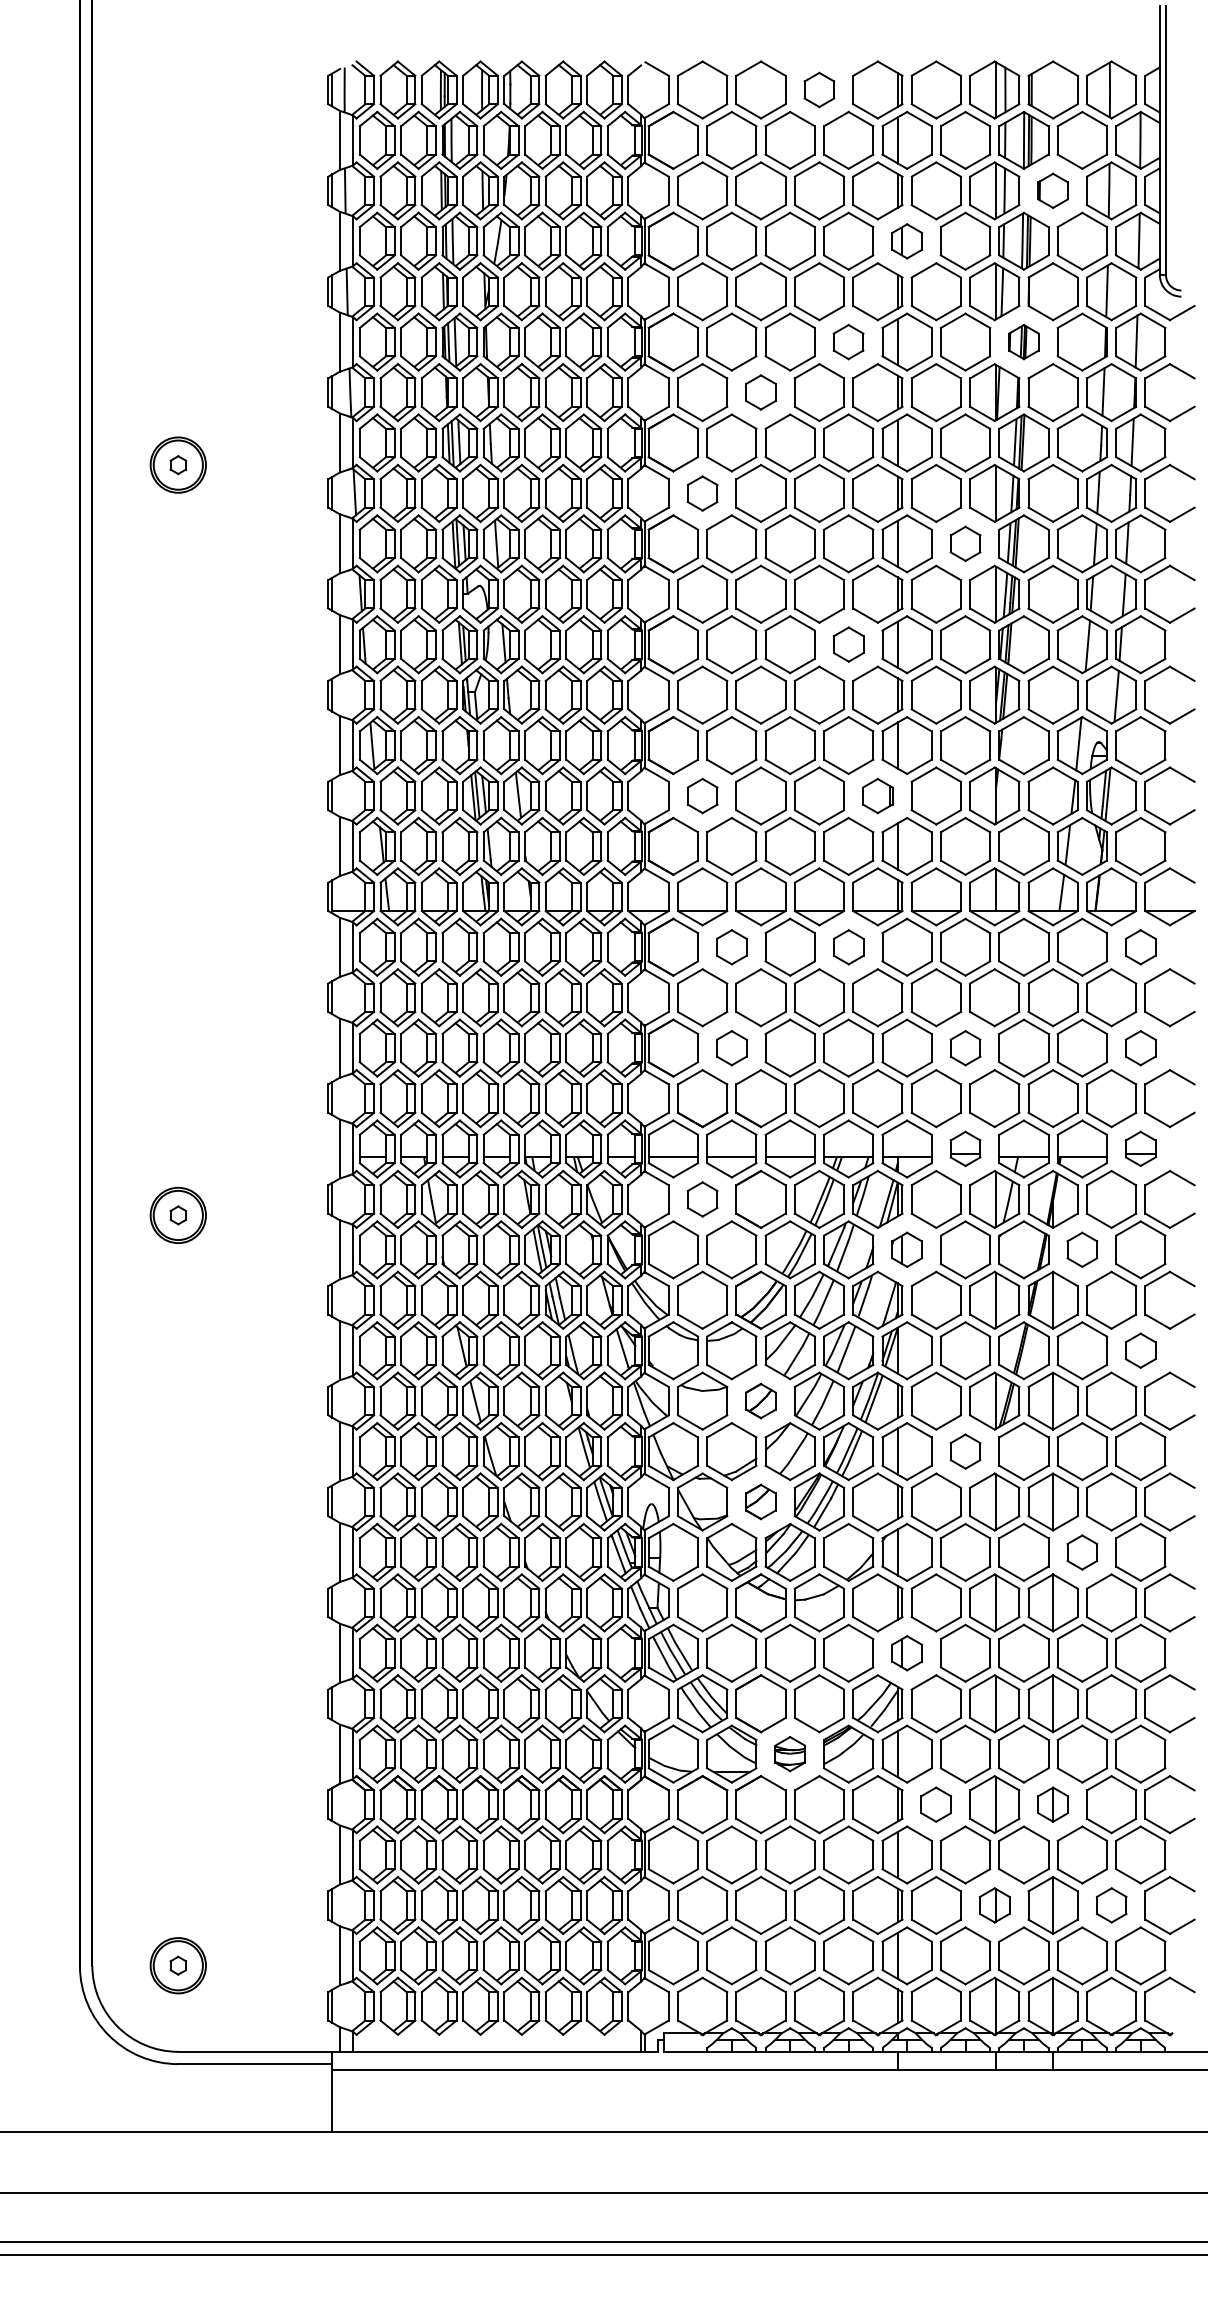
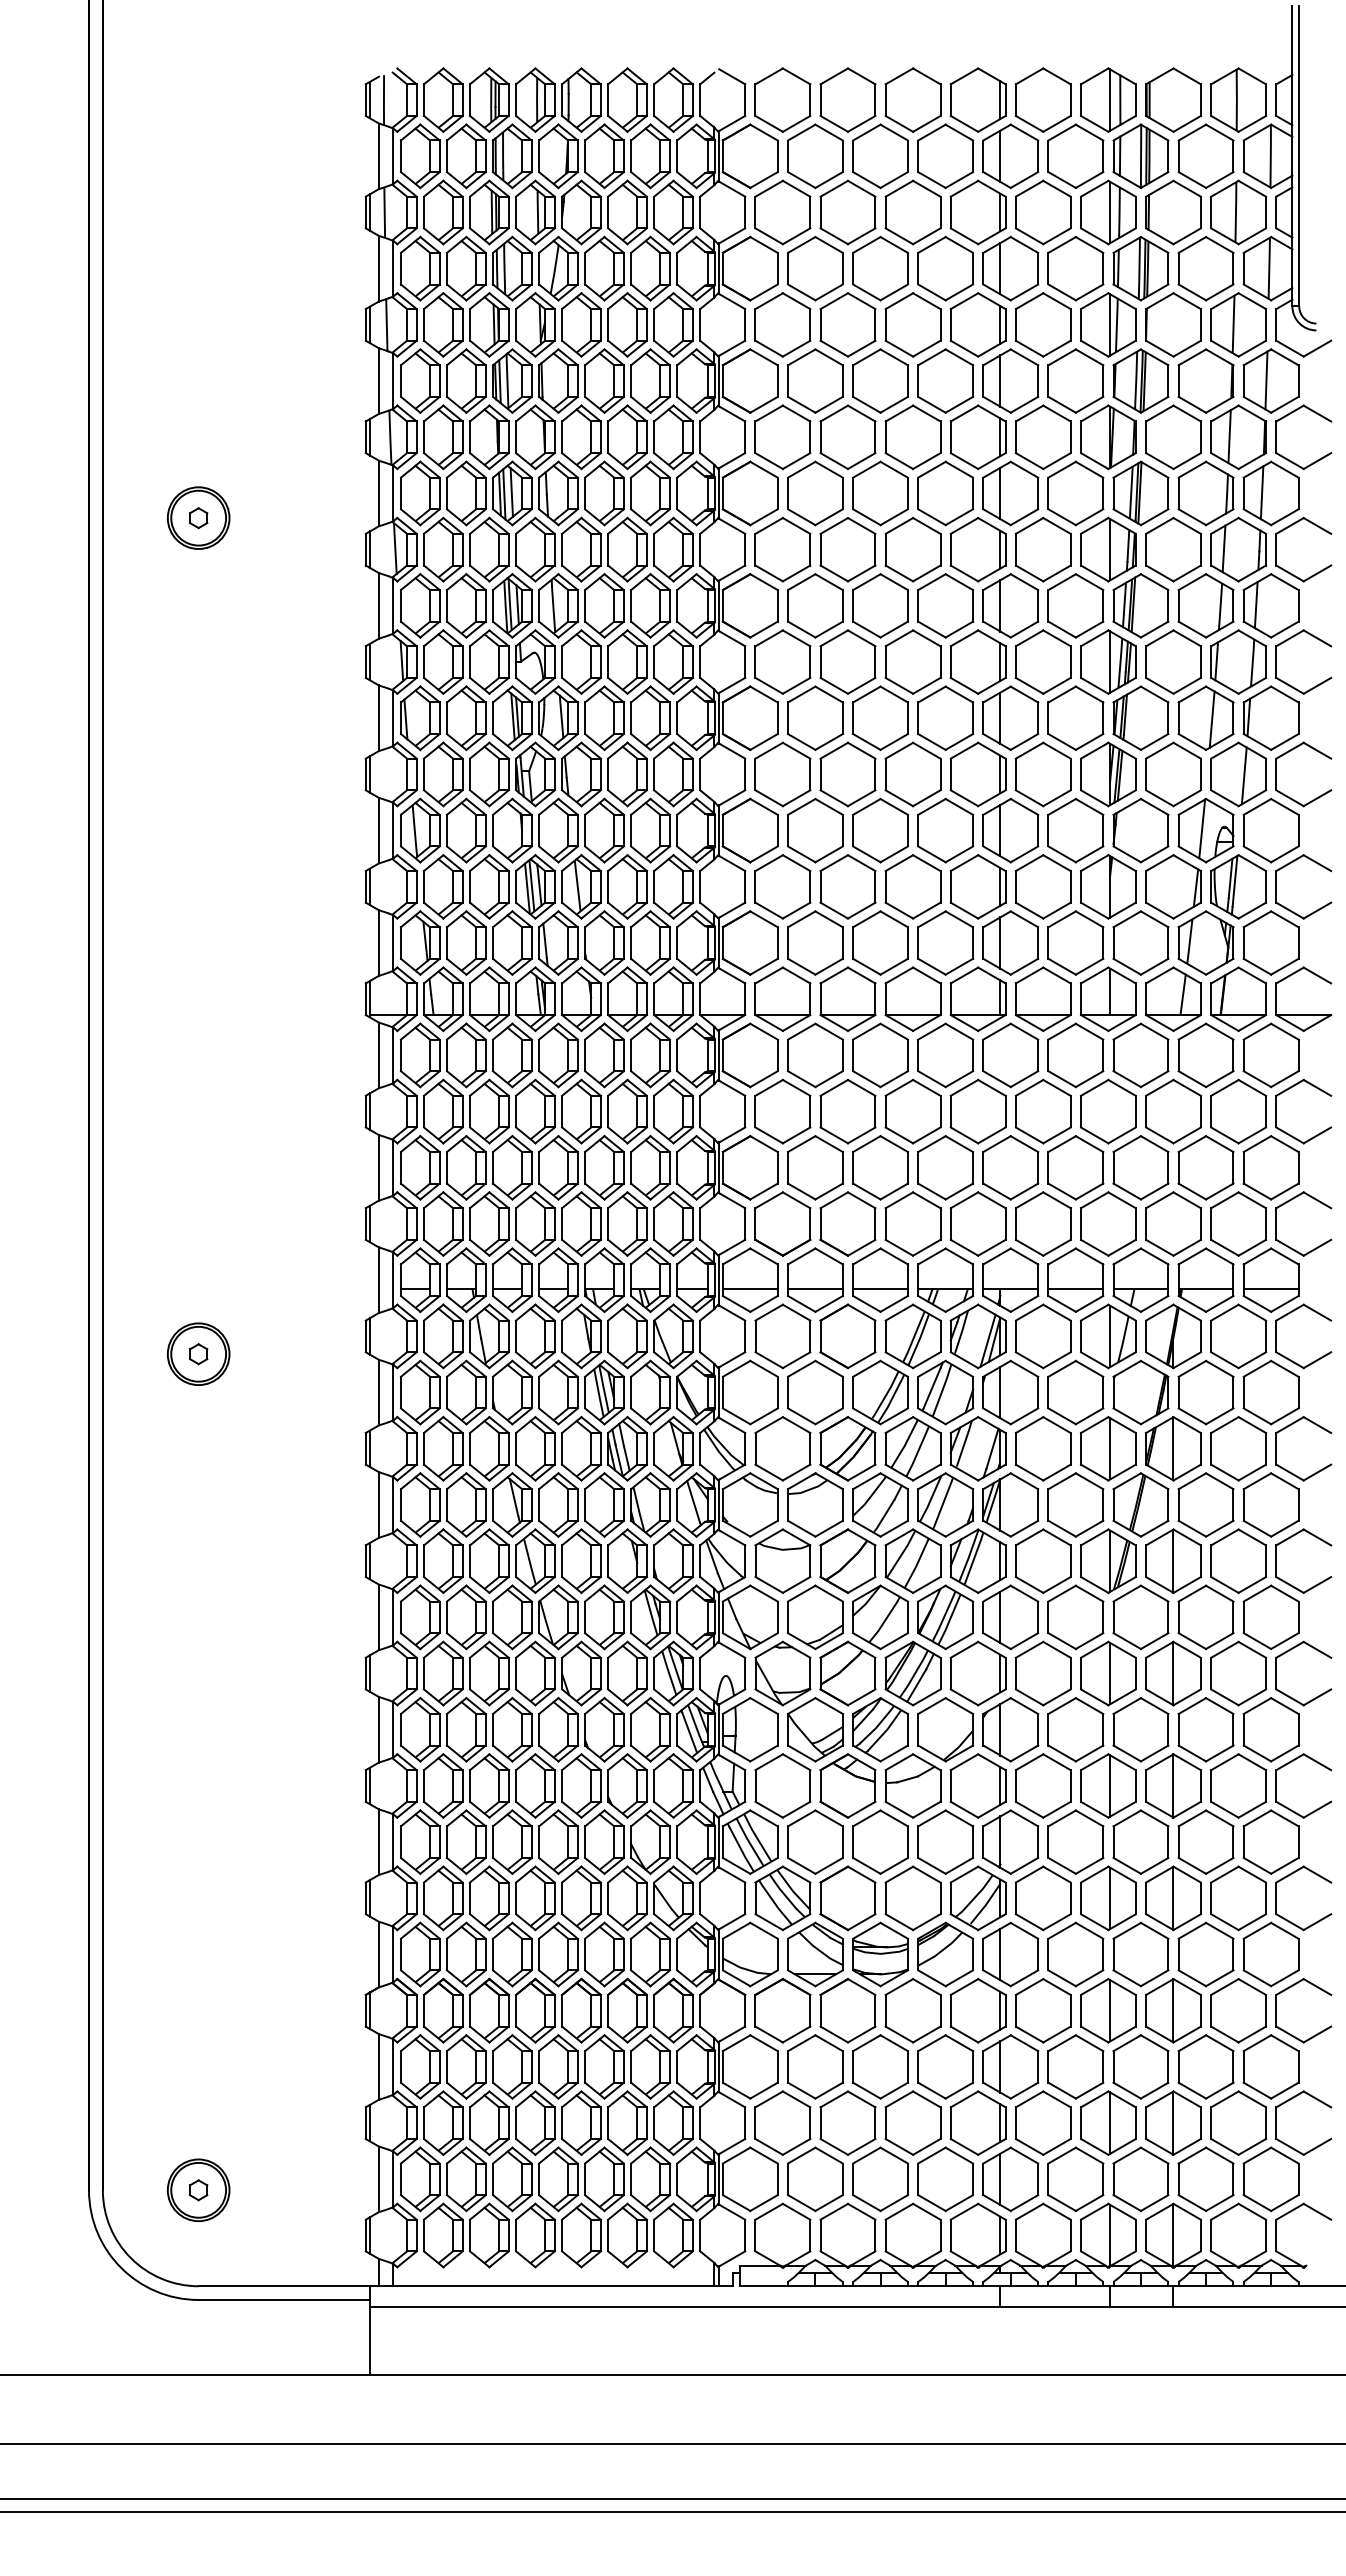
part: (818, 89) -> (912, 99), size x1.67
part: (1053, 190) -> (1173, 212), size x1.67
part: (906, 241) -> (1010, 268), size x1.67
part: (848, 341) -> (945, 380), size x1.67
part: (1023, 341) -> (1140, 380), size x1.67
part: (760, 391) -> (847, 436), size x1.67
part: (702, 493) -> (782, 549), size x1.67
part: (965, 543) -> (1075, 605), size x1.67
part: (848, 644) -> (945, 717), size x1.67
part: (702, 795) -> (782, 886), size x1.67
part: (877, 795) -> (977, 886), size x1.67
part: (731, 947) -> (815, 1055), size x1.67
part: (848, 947) -> (945, 1055), size x1.67
part: (1140, 947) -> (1270, 1055), size x1.67
part: (731, 1047) -> (815, 1167), size x1.67
part: (965, 1047) -> (1075, 1167), size x1.67
part: (1140, 1047) -> (1270, 1167), size x1.67
part: (965, 1148) -> (1075, 1279), size x1.67
part: (1140, 1148) -> (1270, 1279), size x1.67
part: (702, 1199) -> (782, 1336), size x1.67
part: (906, 1249) -> (1010, 1392), size x1.67
part: (1081, 1249) -> (1205, 1392), size x1.67
part: (1140, 1350) -> (1270, 1504), size x1.67
part: (760, 1400) -> (847, 1560), size x1.67
part: (965, 1451) -> (1075, 1617), size x1.67
part: (760, 1501) -> (847, 1673), size x1.67
part: (1081, 1552) -> (1205, 1729), size x1.67
part: (906, 1652) -> (1010, 1841), size x1.67
part: (790, 1754) -> (880, 1954), size x1.67
part: (935, 1804) -> (1042, 2010), size x1.67
part: (1053, 1804) -> (1173, 2010), size x1.67
part: (994, 1904) -> (1108, 2122), size x1.67
part: (1111, 1904) -> (1238, 2122), size x1.67

